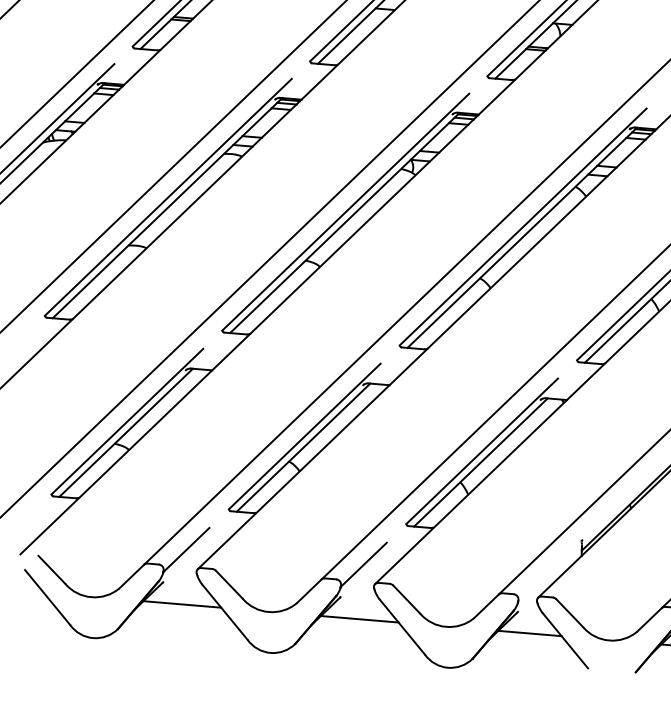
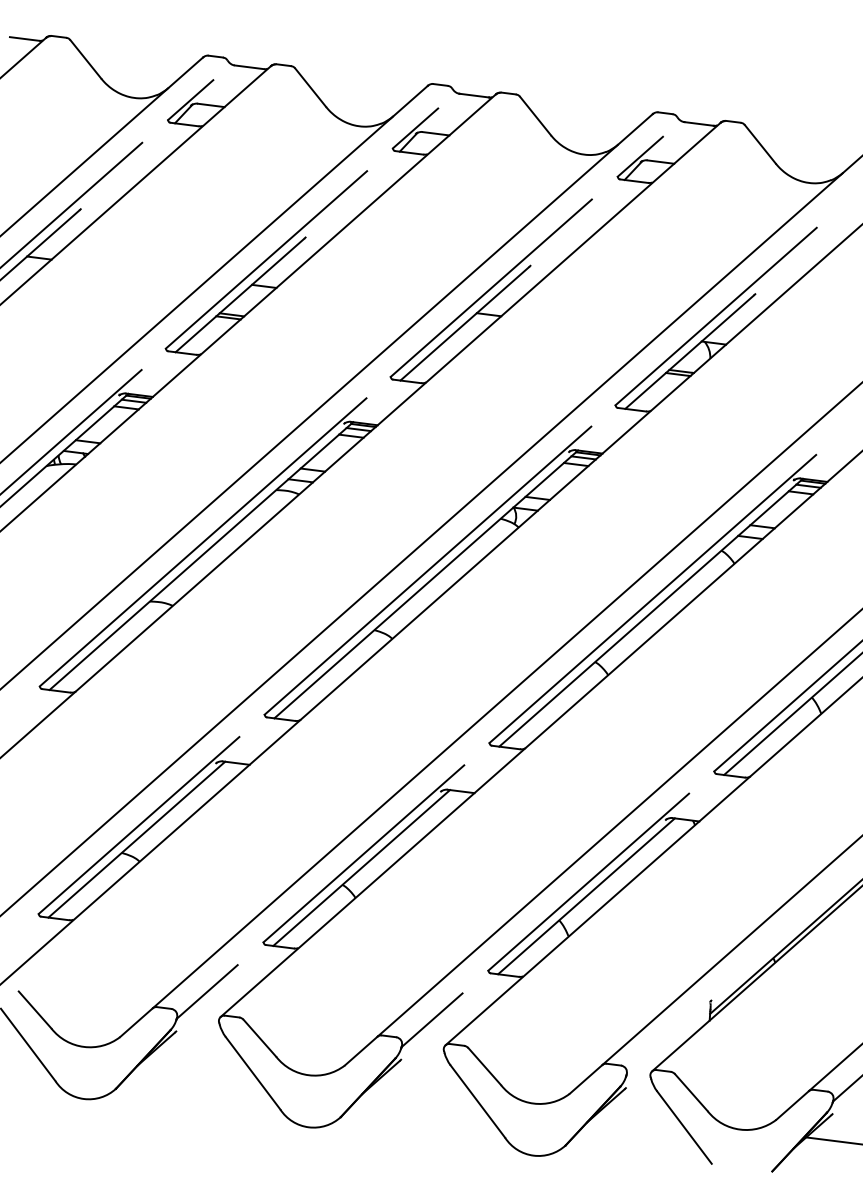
line: (181, 604) -> (198, 1060), removed
line: (359, 619) -> (423, 1089), removed
line: (529, 633) -> (639, 1116), removed

